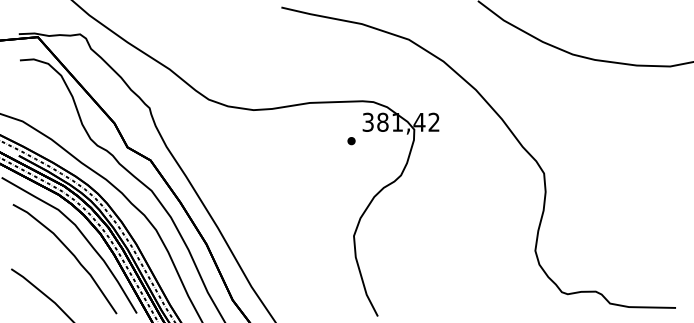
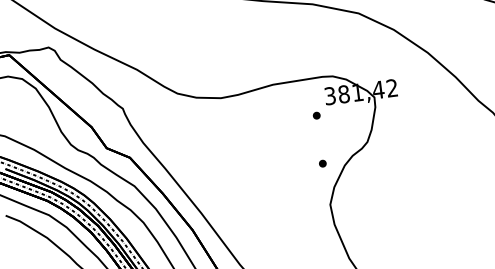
part: (351, 192) -> (322, 164), added

